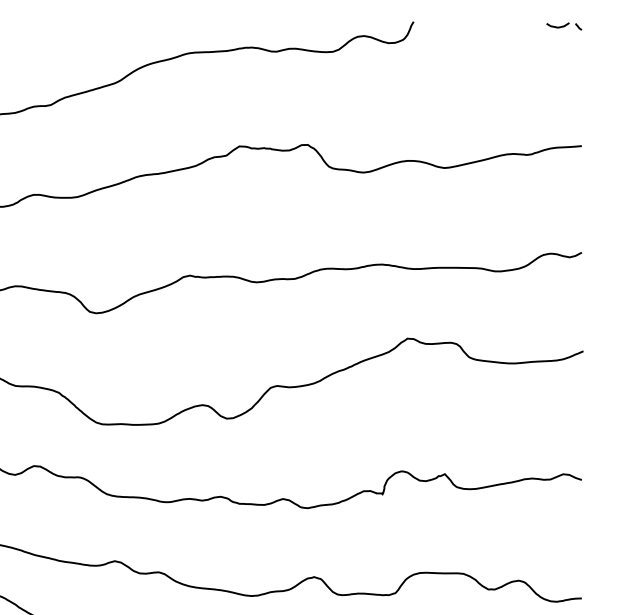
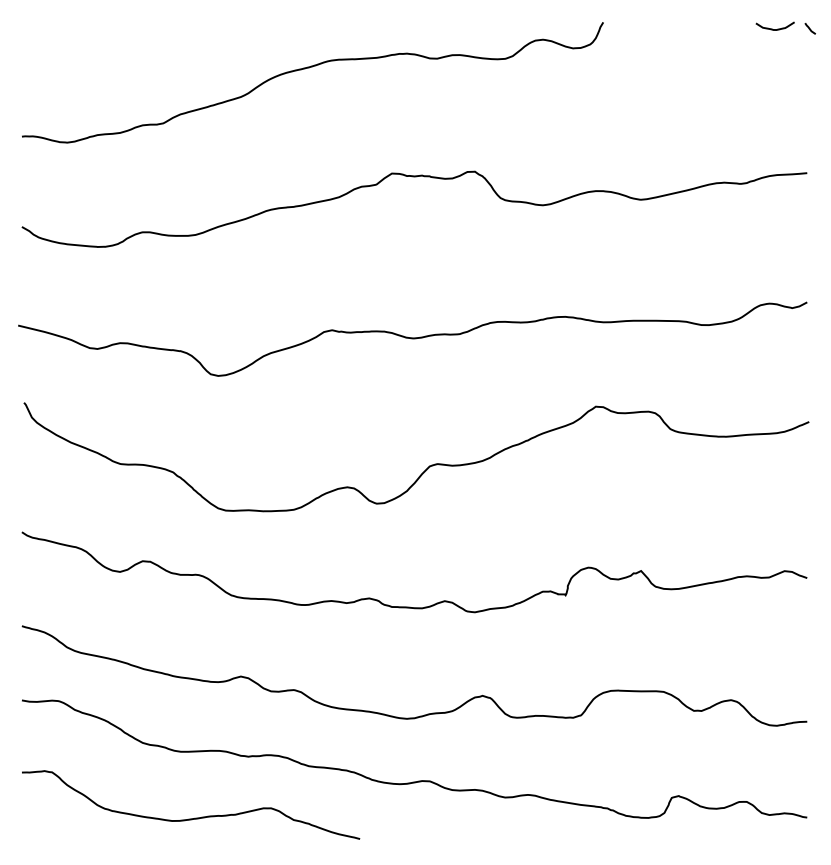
part: (563, 25) -> (785, 27), size x1.4

